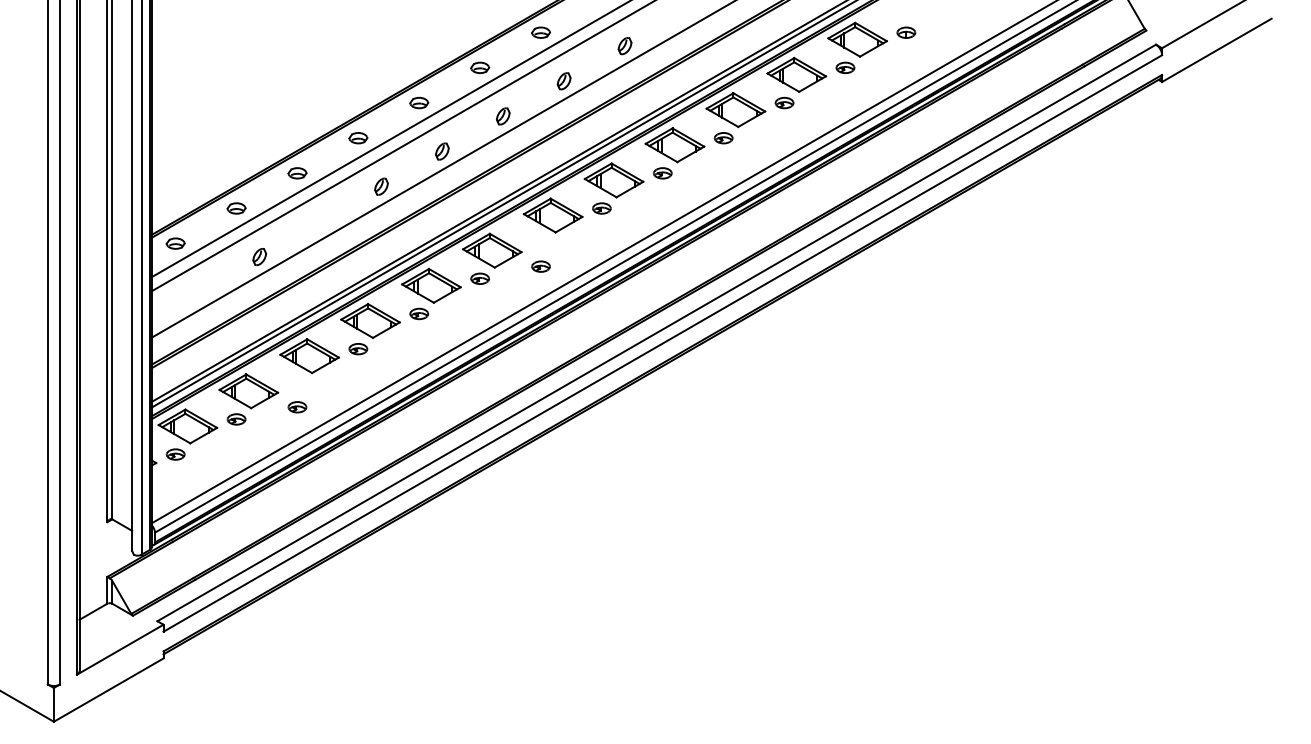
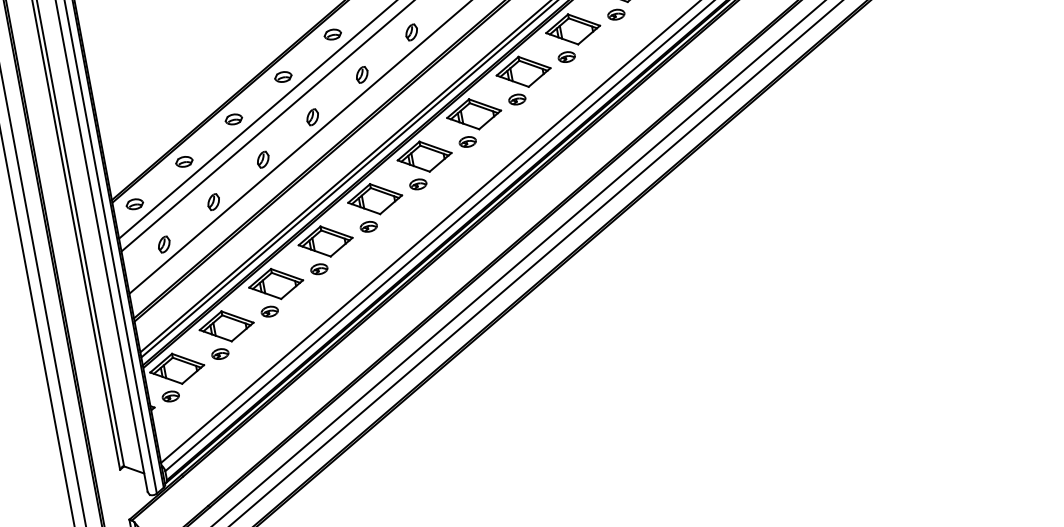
part: (320, 221) -> (263, 159), added
part: (540, 266) -> (467, 141), moved
part: (198, 292) -> (163, 244), added
part: (297, 407) -> (269, 311), moved

